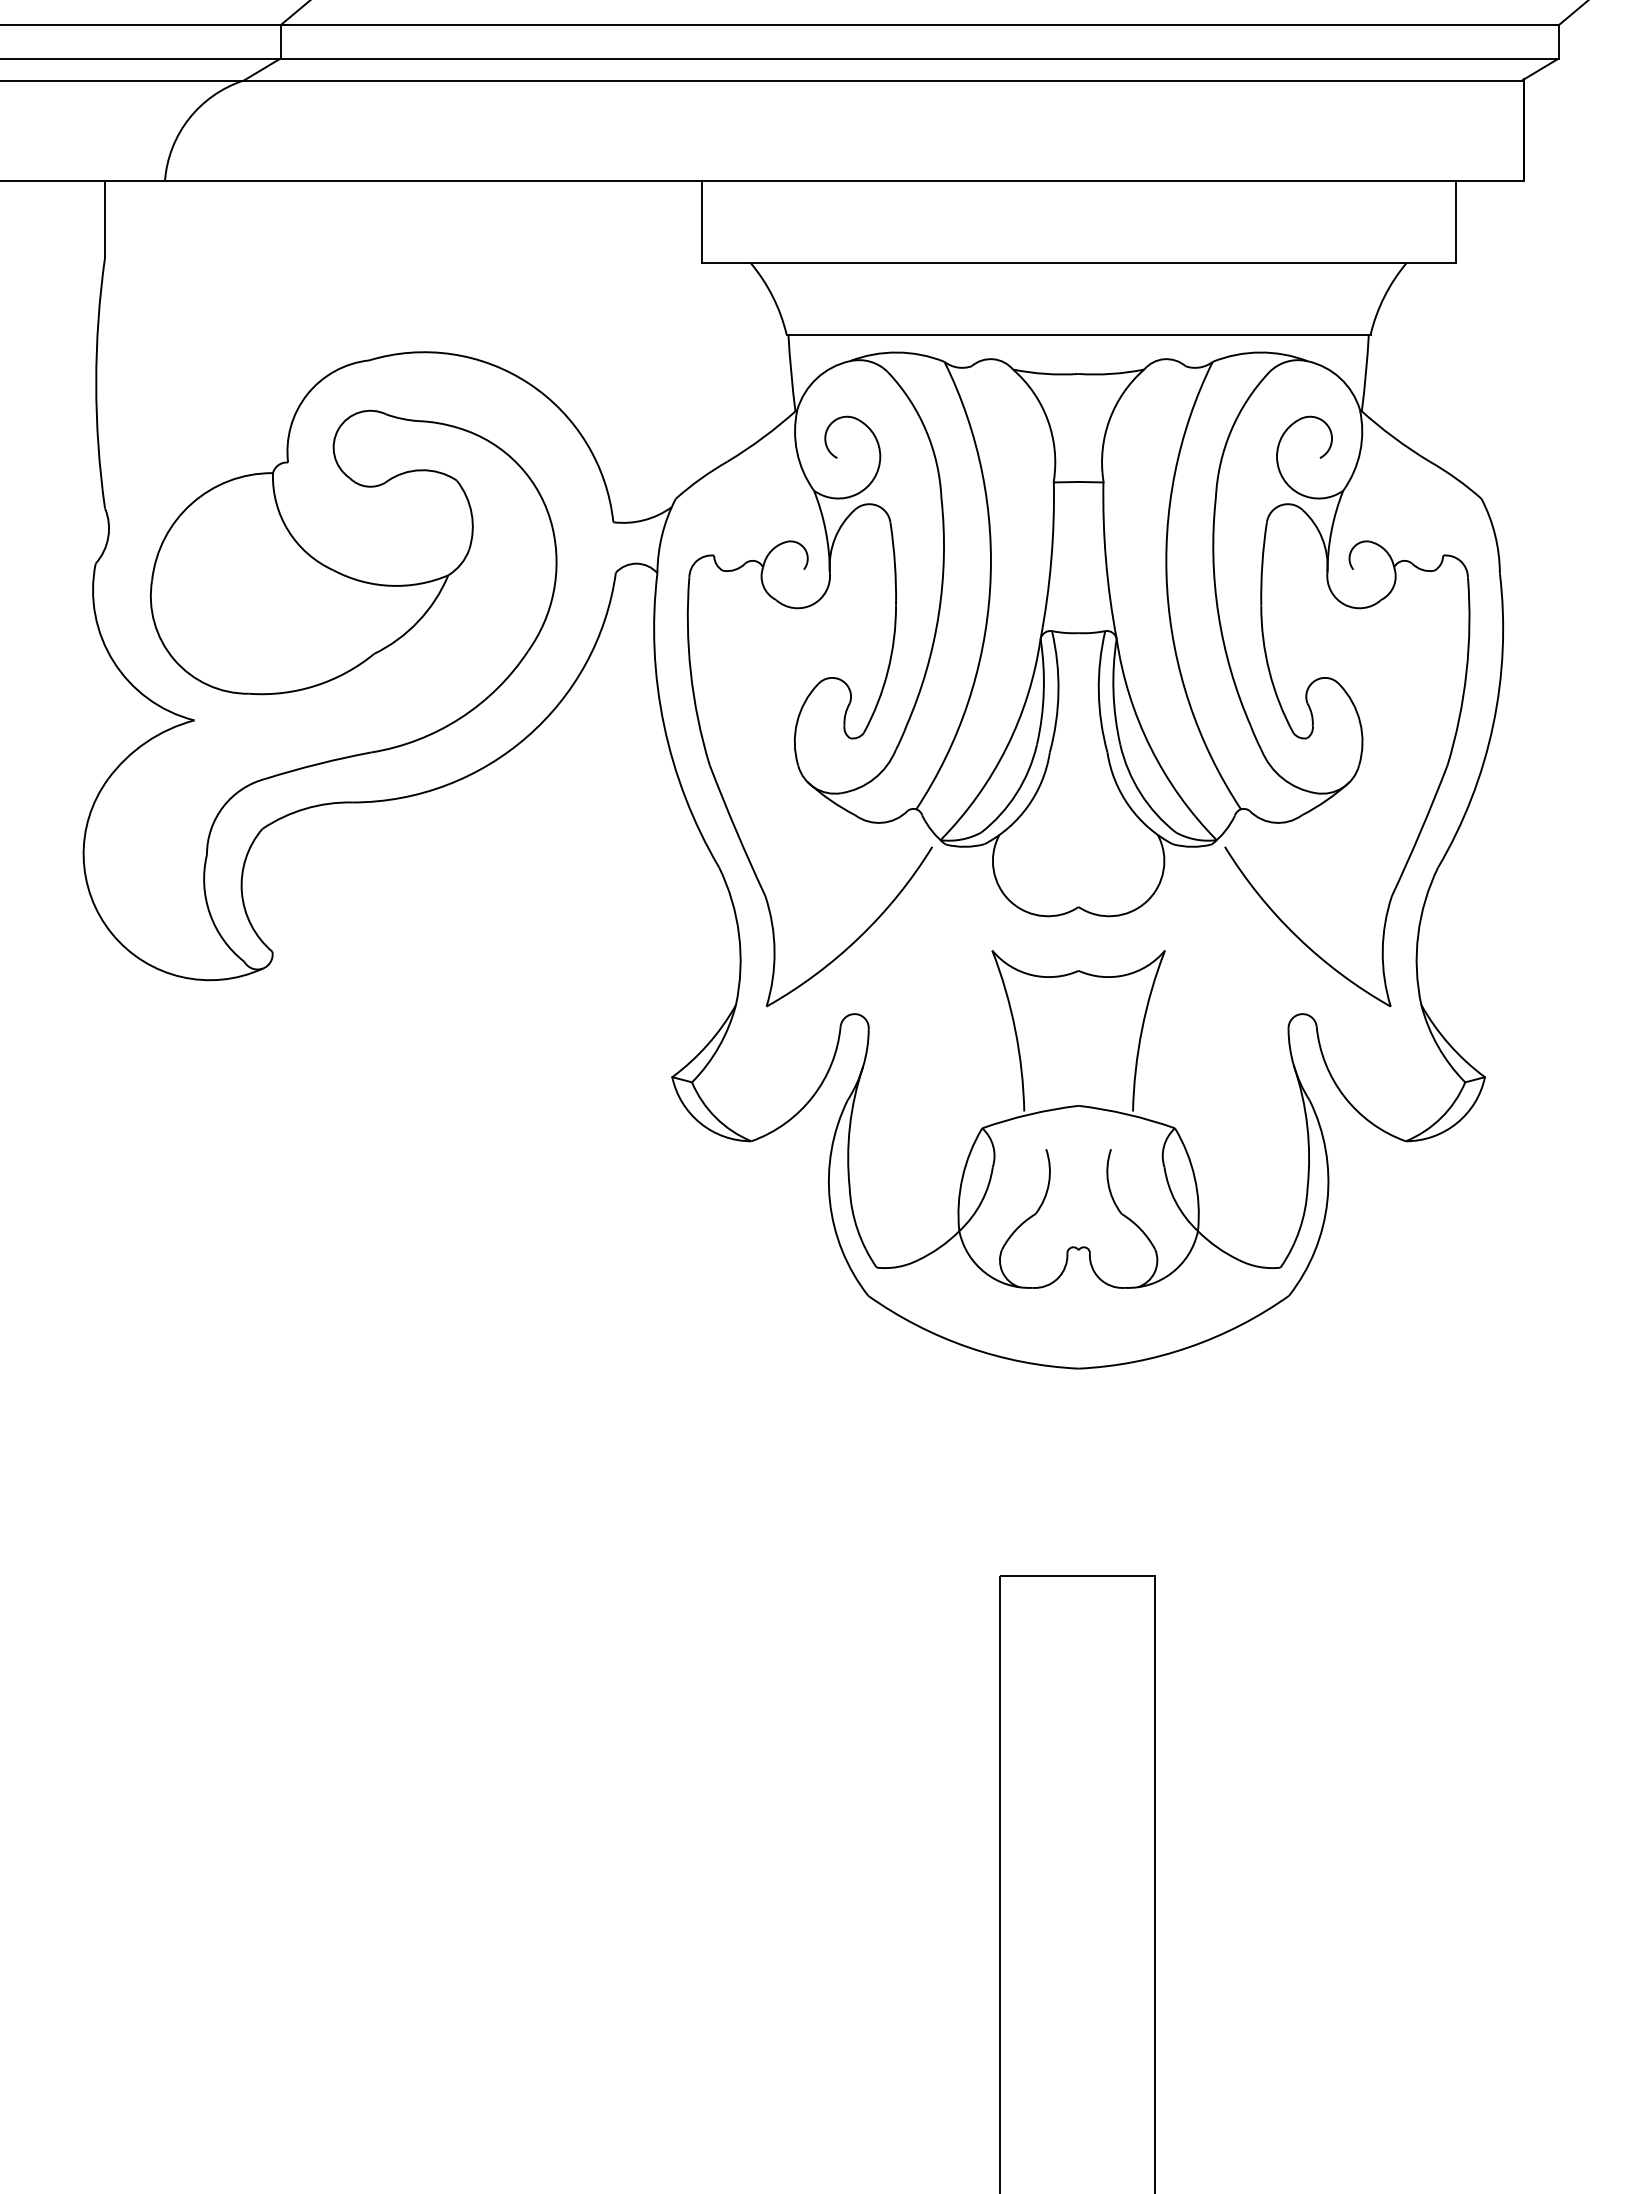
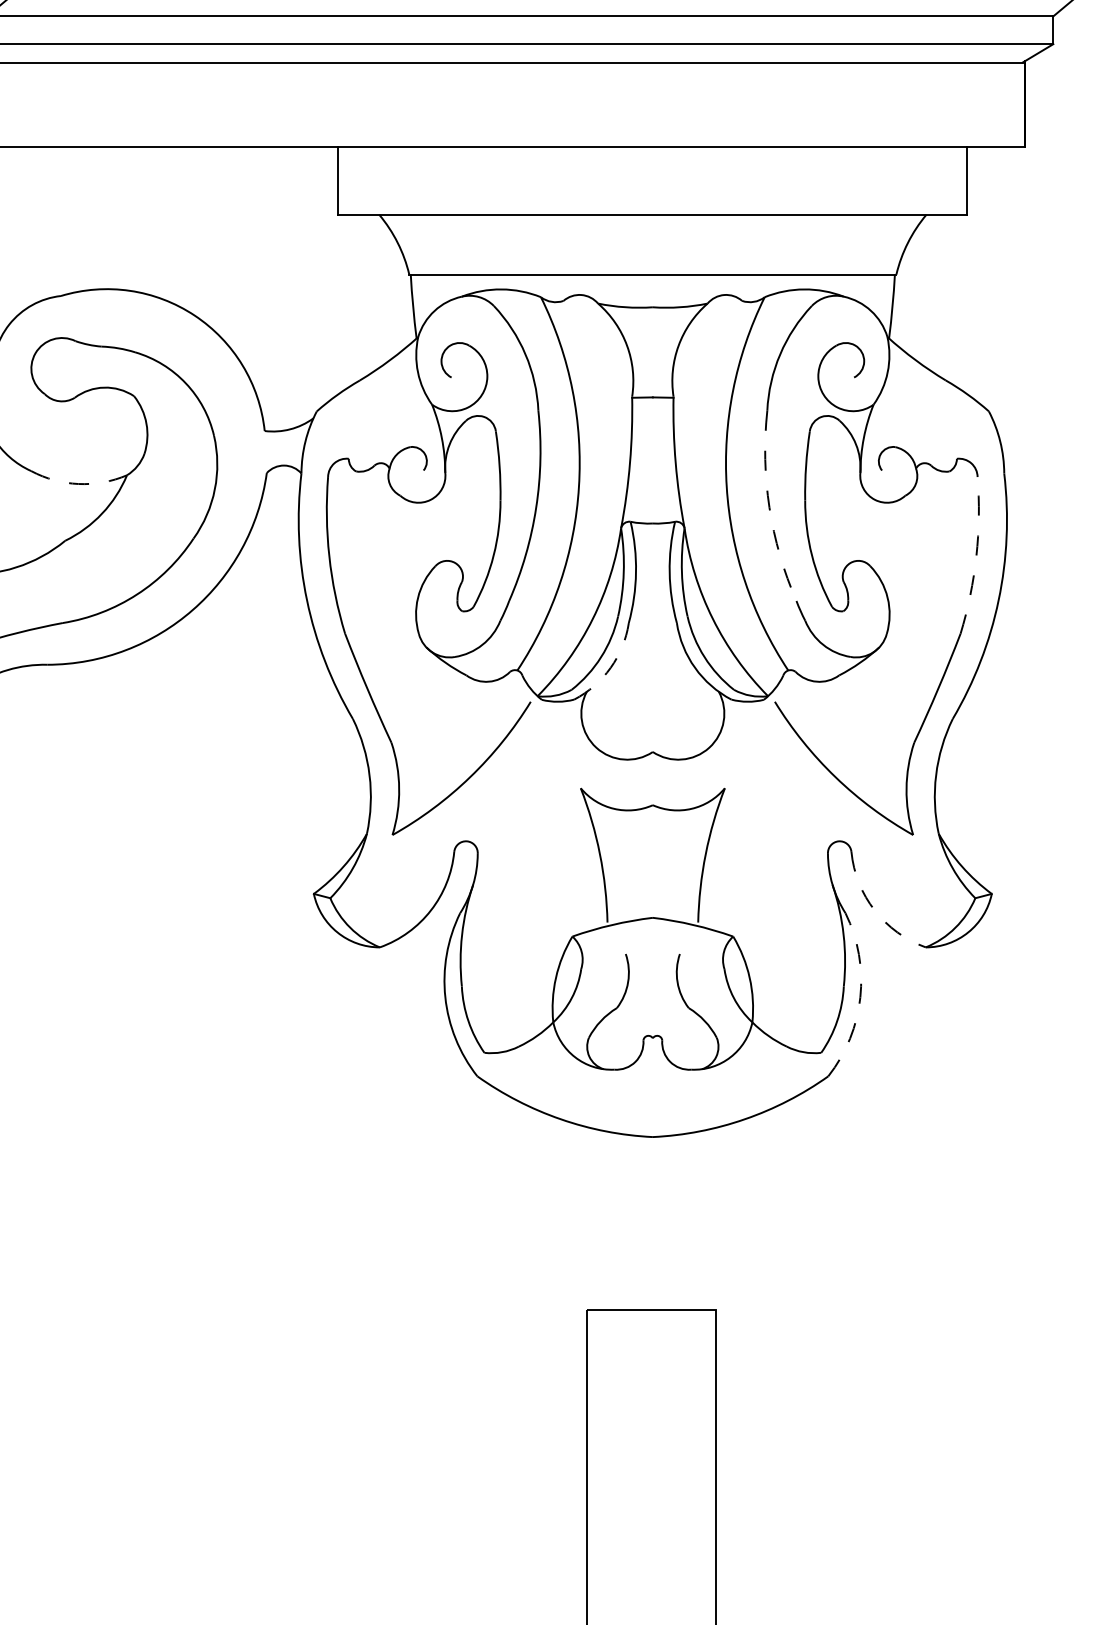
arc: (390, 585) -> (78, 483), solid -> dashed
arc: (1218, 614) -> (769, 507), solid -> dashed
arc: (1466, 672) -> (976, 556), solid -> dashed
arc: (1028, 806) -> (611, 668), solid -> dashed
arc: (1344, 1096) -> (874, 910), solid -> dashed
arc: (1327, 1201) -> (860, 997), solid -> dashed

